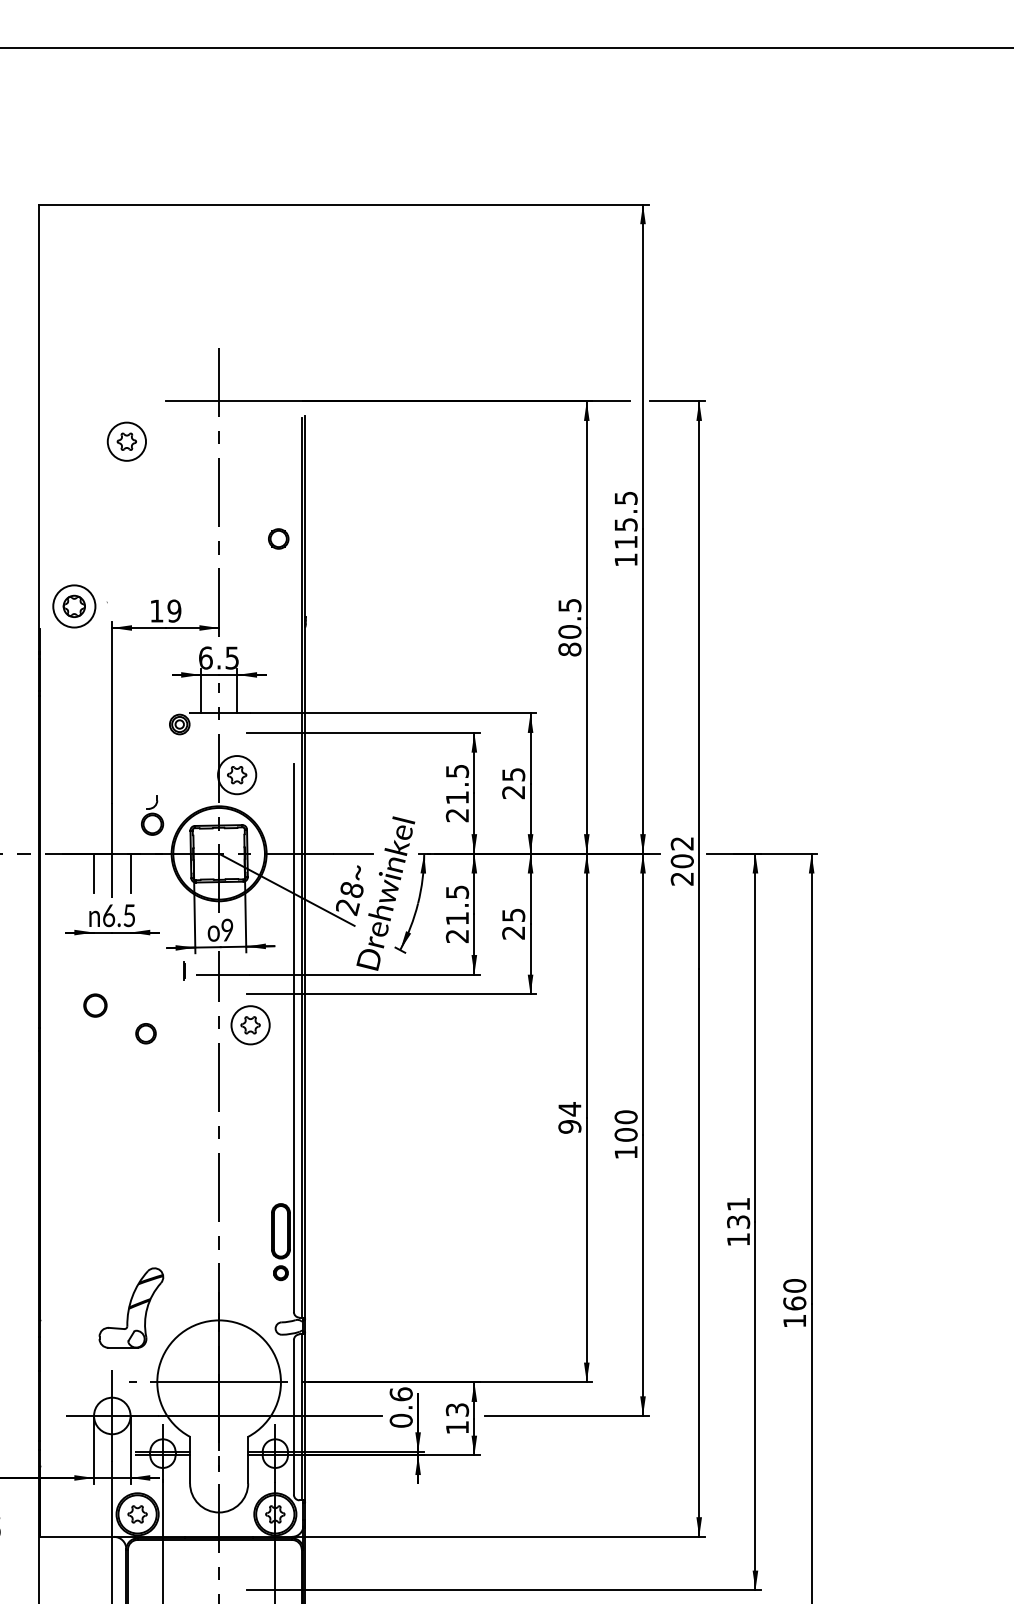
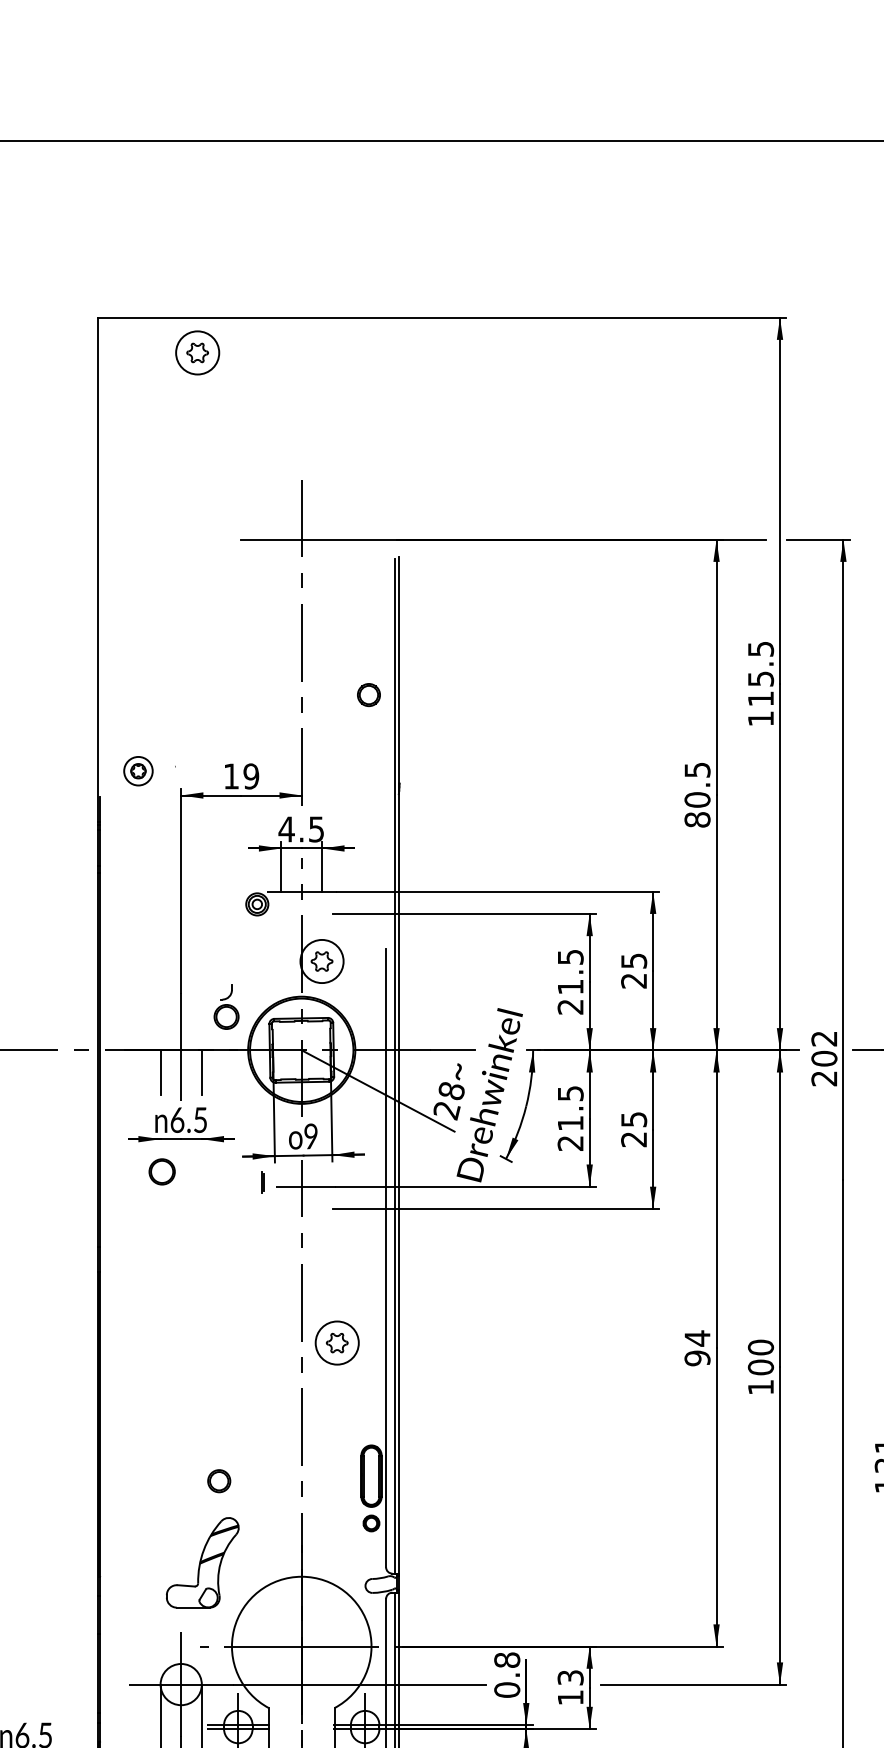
part: (126, 441) -> (197, 352), moved
part: (74, 606) -> (138, 771), size x0.6
text: (205, 657) -> (286, 828), 6.5 -> 4.5
part: (95, 1005) -> (162, 1171), moved
part: (250, 1025) -> (337, 1343), moved
part: (145, 1033) -> (218, 1480), moved
text: (400, 1394) -> (506, 1660), 0.6 -> 0.8

